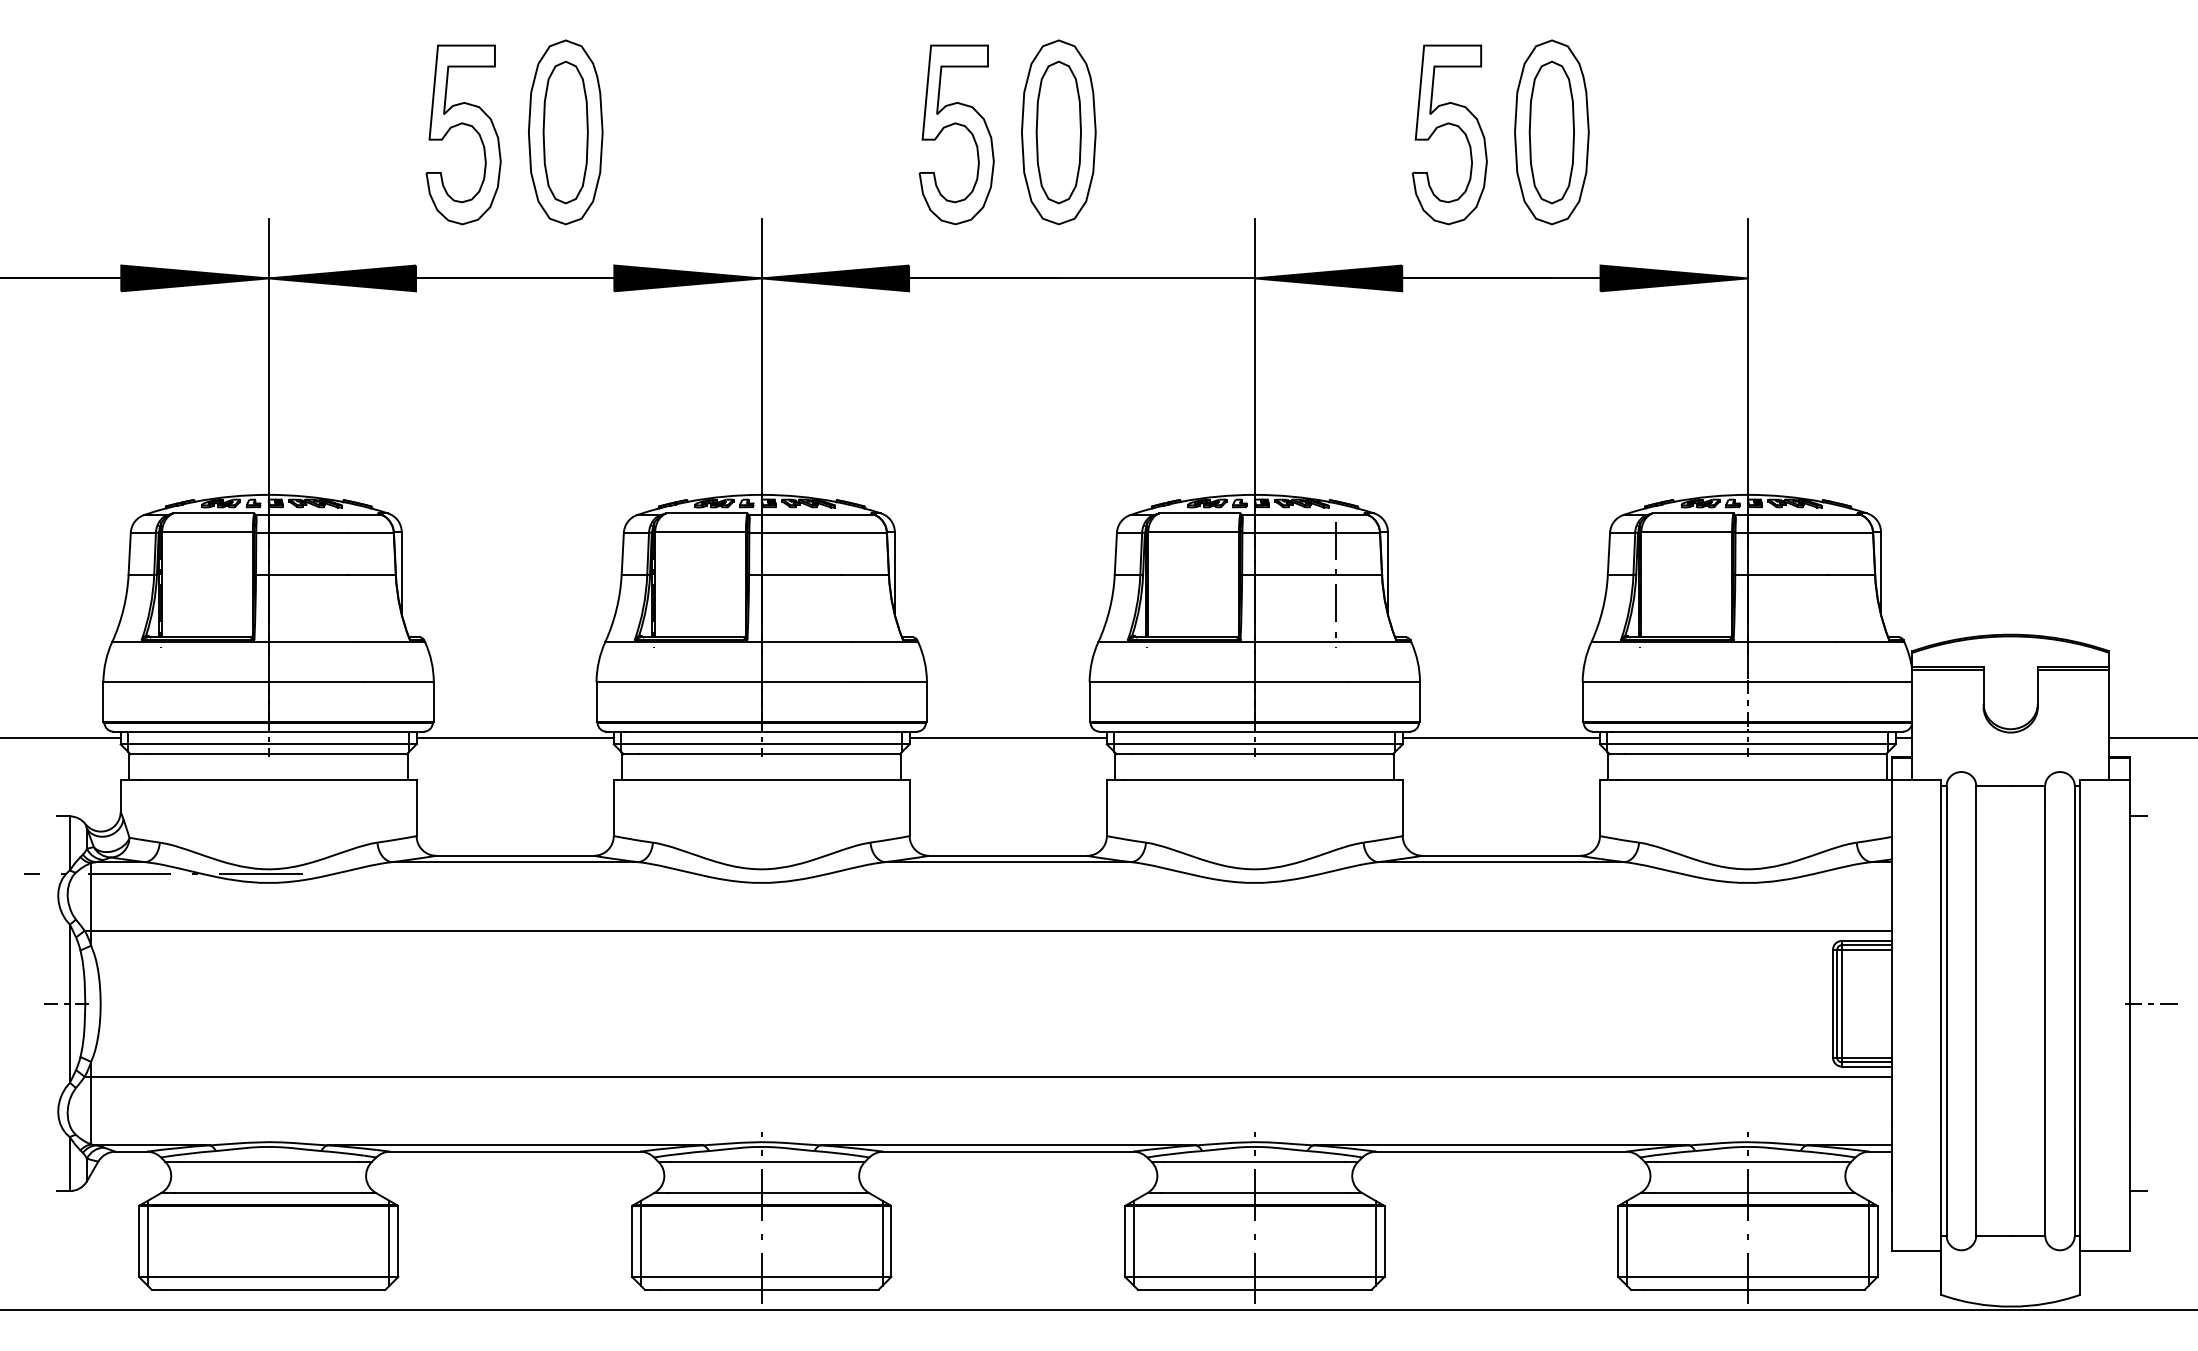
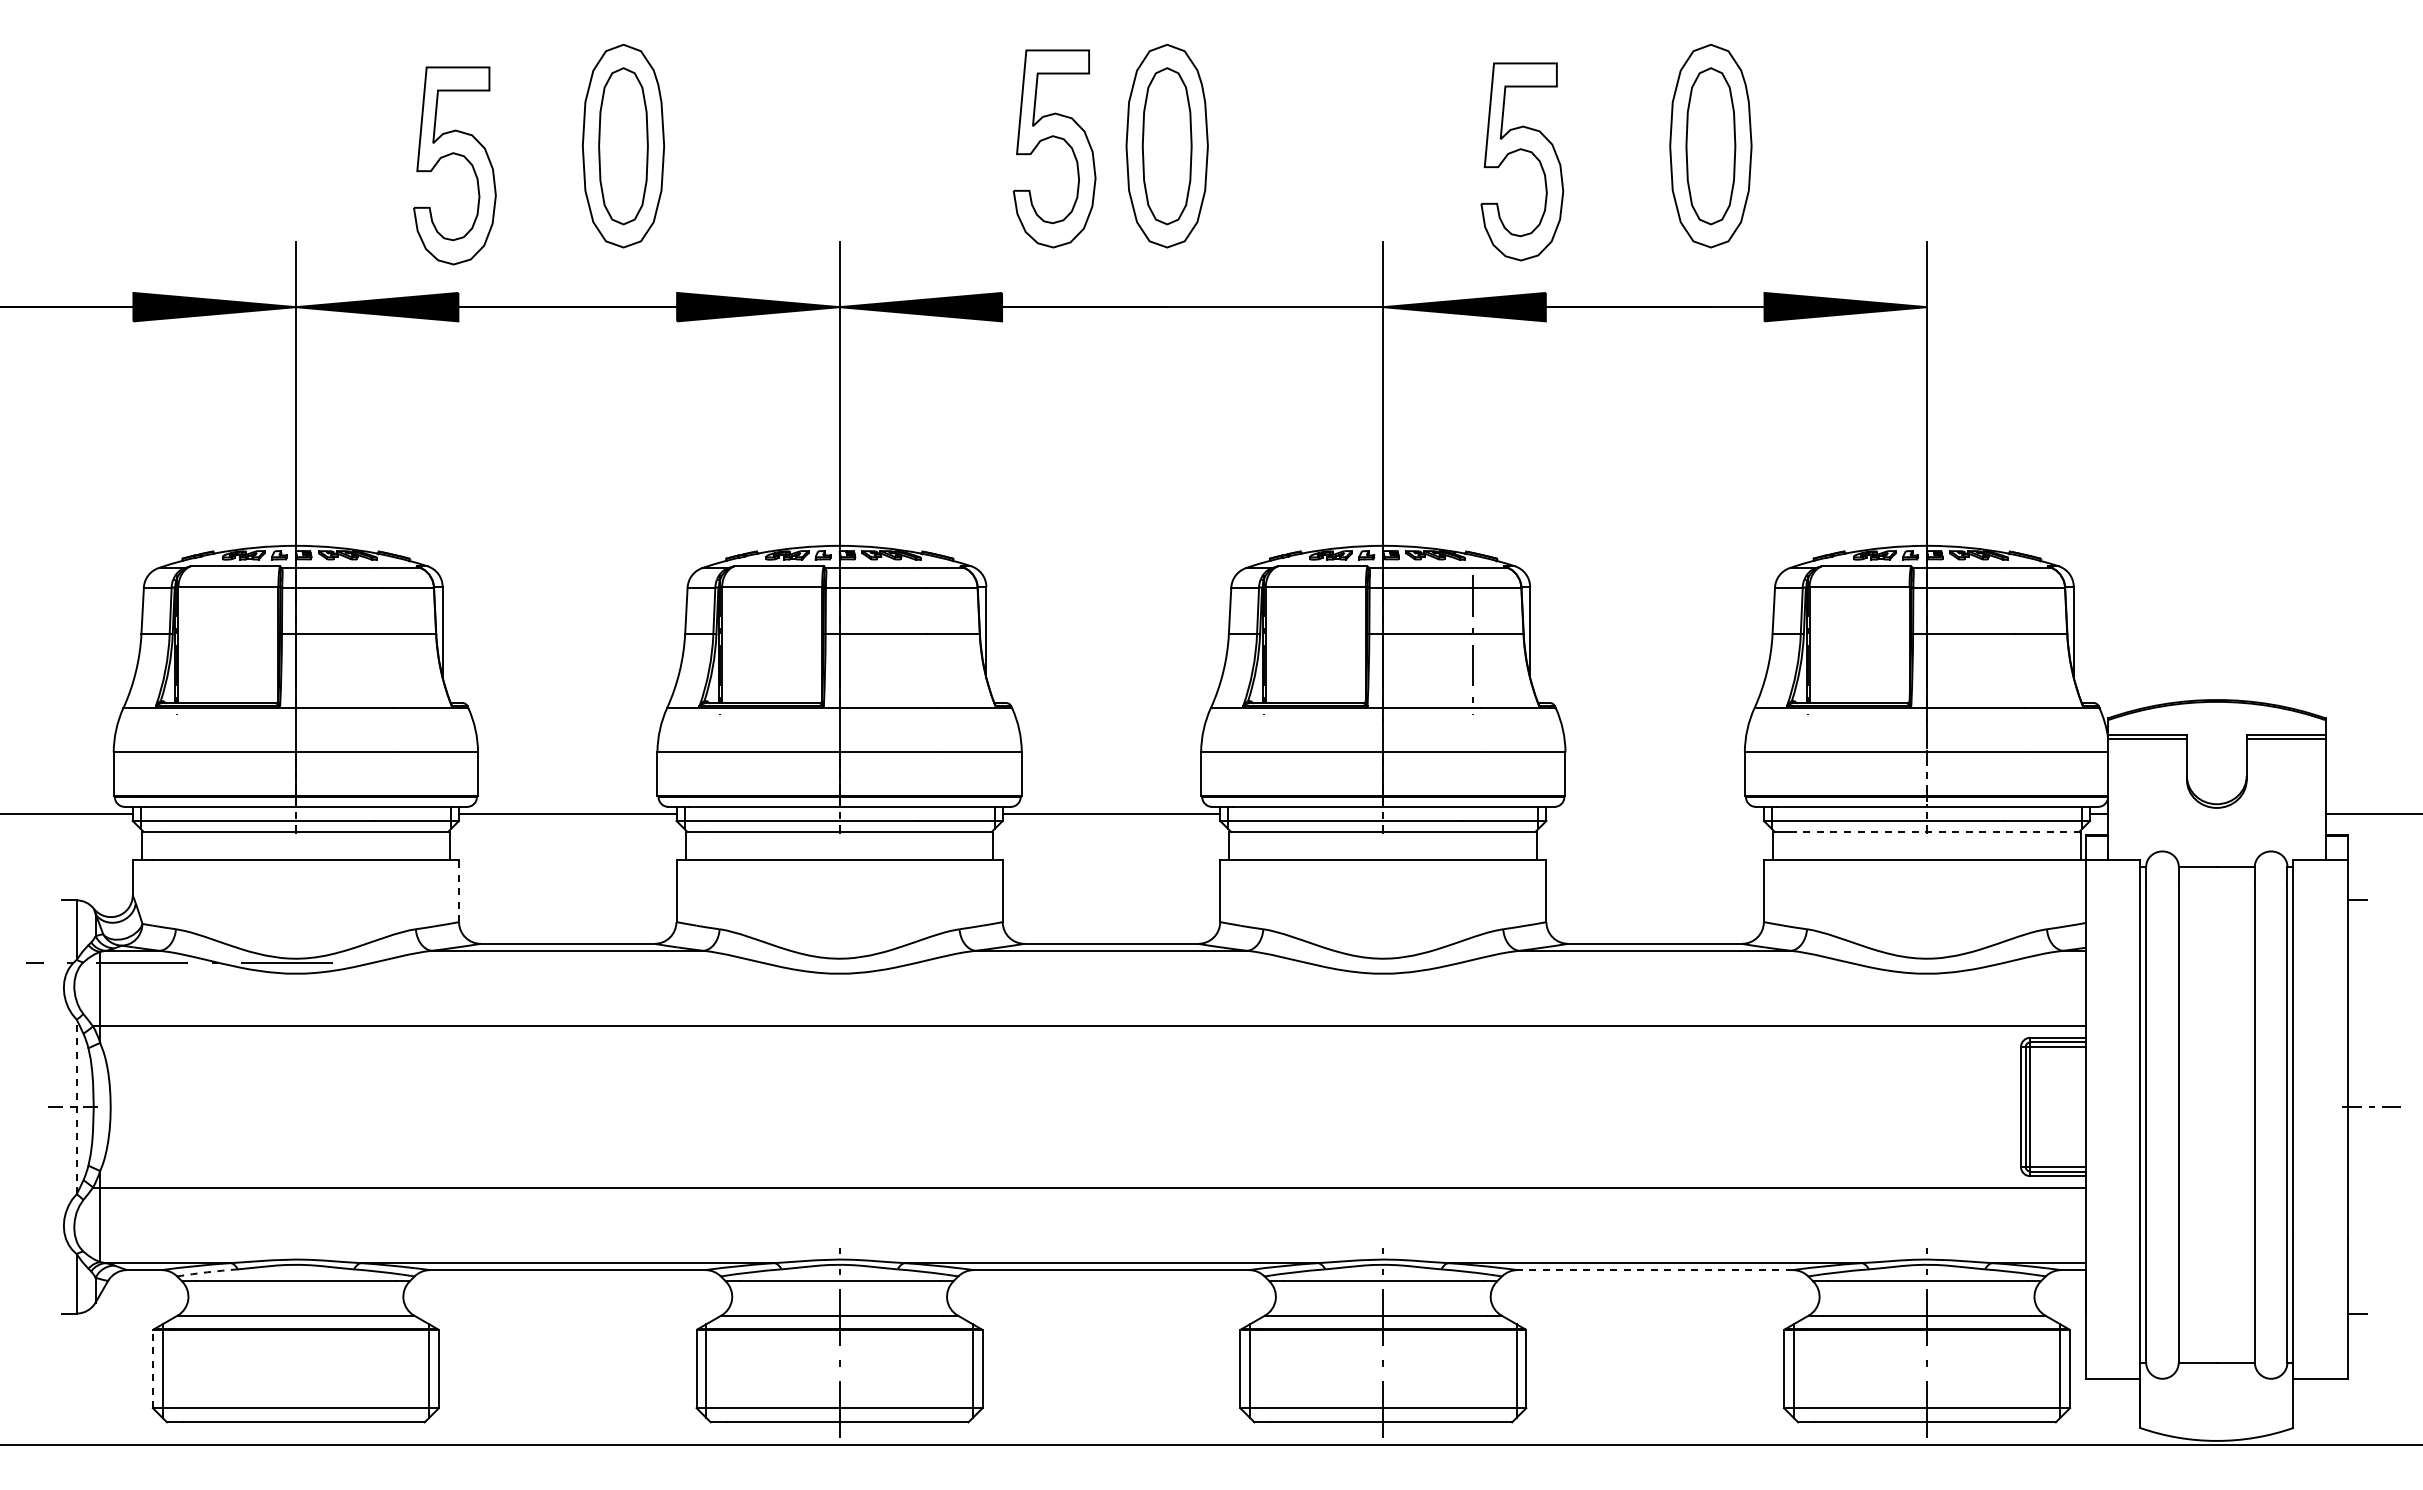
part: (465, 125) -> (457, 155), moved
part: (1451, 125) -> (1524, 151), moved
line: (1500, 738) -> (1654, 814), removed
line: (1755, 753) -> (1935, 831), solid -> dashed
line: (416, 808) -> (458, 891), solid -> dashed
line: (69, 1003) -> (76, 1106), solid -> dashed
line: (1501, 1152) -> (1655, 1270), solid -> dashed
arc: (188, 1153) -> (207, 1272), solid -> dashed
line: (138, 1240) -> (152, 1368), solid -> dashed

